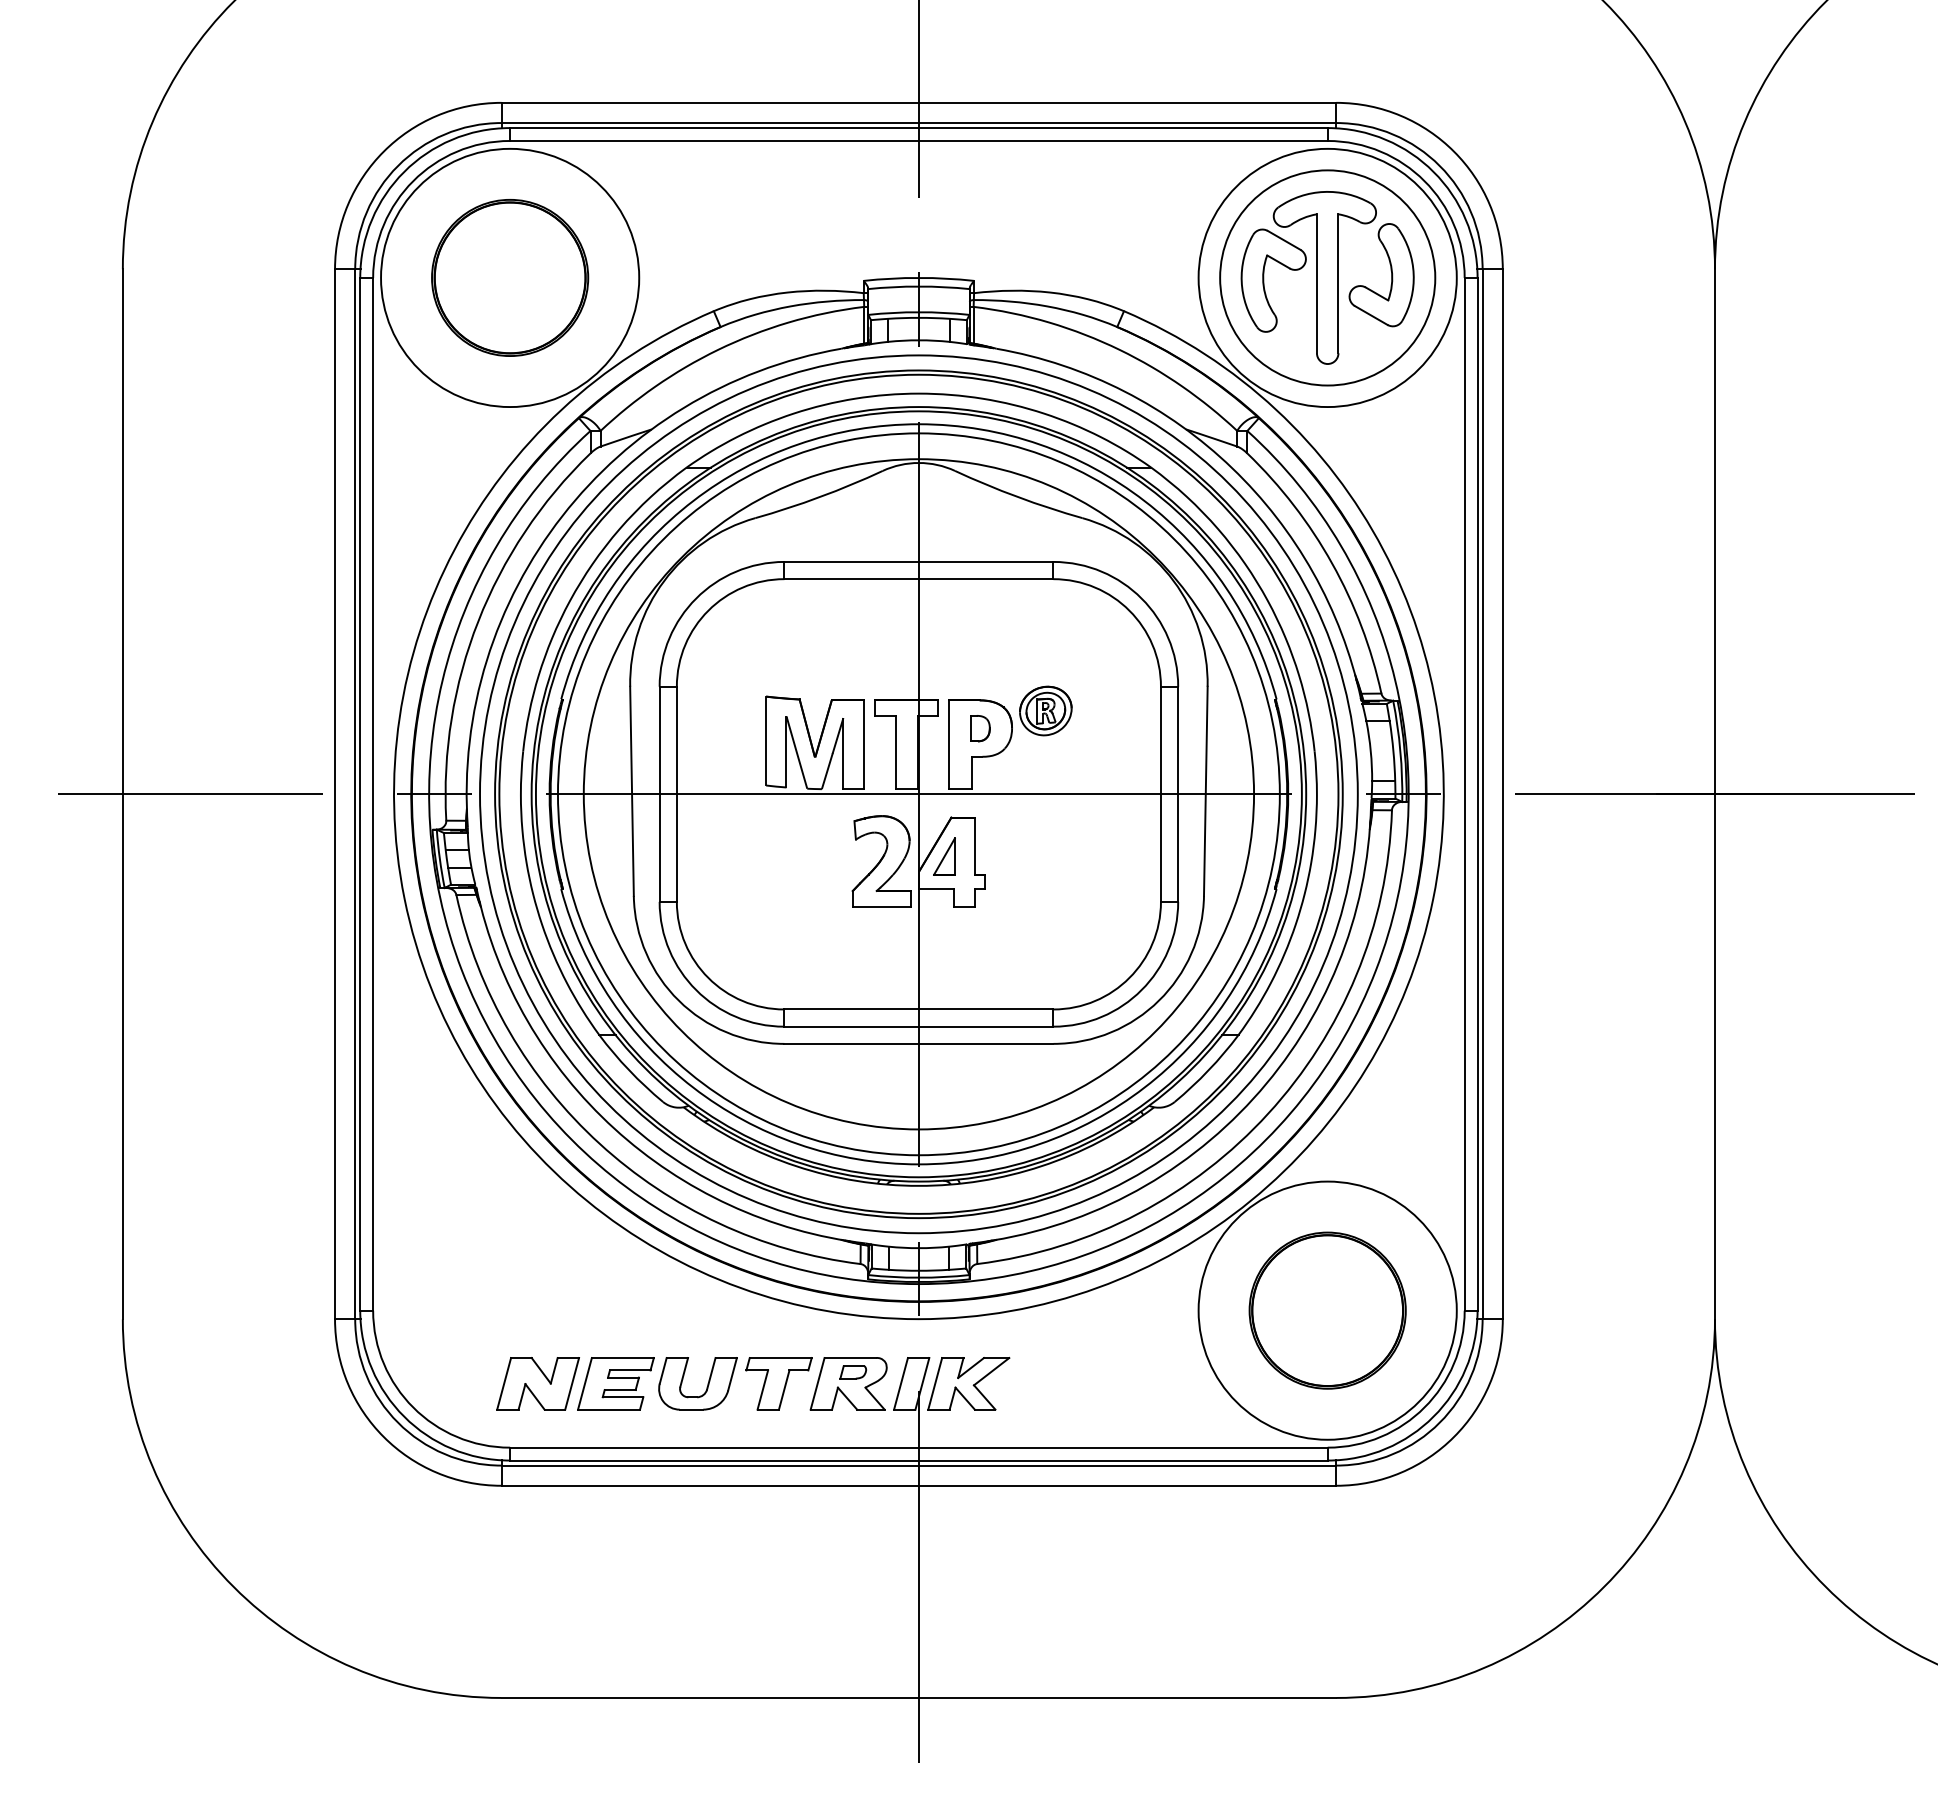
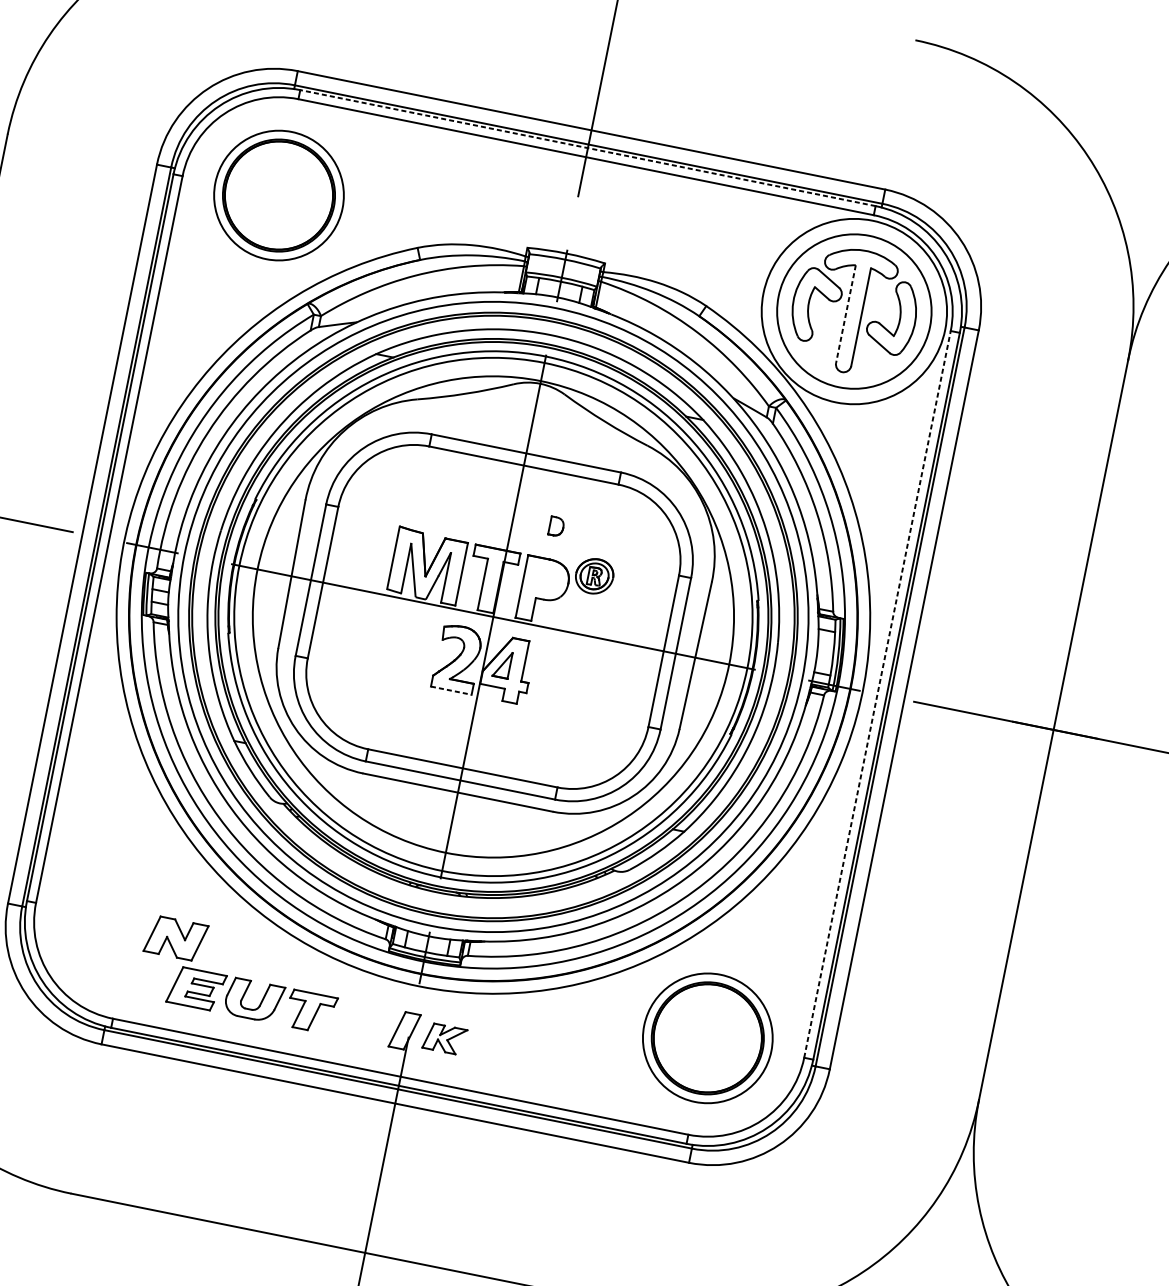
line: (918, 128) -> (587, 148), solid -> dashed
circle: (510, 277) -> (279, 195), size x0.7
line: (1316, 284) -> (845, 314), solid -> dashed
part: (980, 728) -> (556, 526), moved
line: (1464, 793) -> (877, 693), solid -> dashed
line: (881, 906) -> (451, 690), solid -> dashed
circle: (1327, 1310) -> (707, 1038), size x0.7
part: (537, 1383) -> (175, 938), moved
part: (848, 1383) -> (360, 1021), removed
part: (968, 1383) -> (444, 1038), size x0.7

